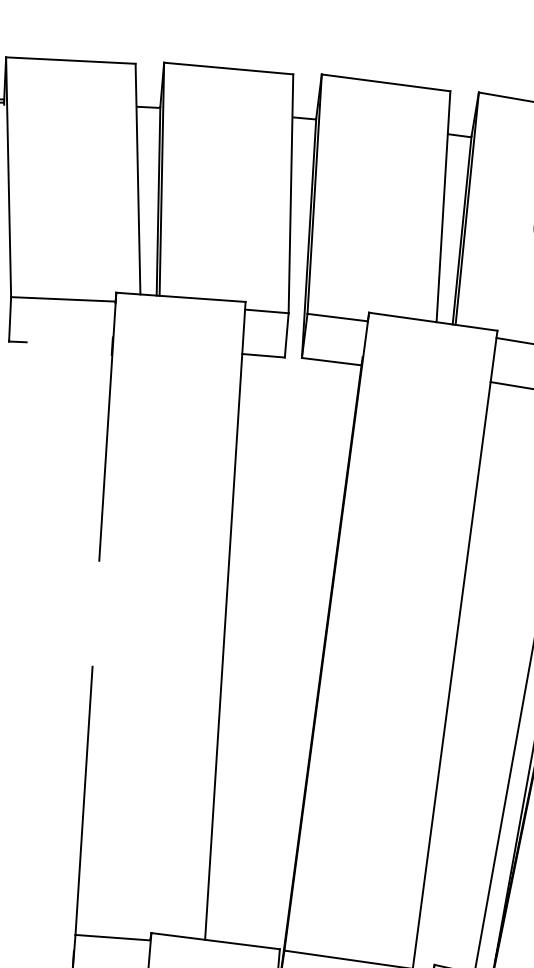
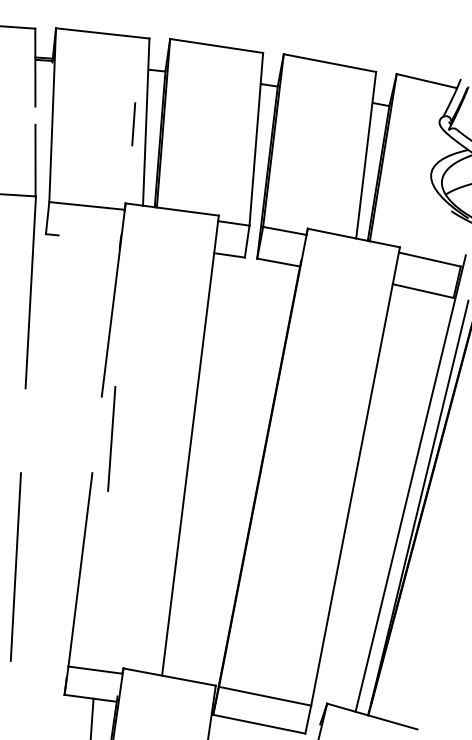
line: (120, 183) -> (133, 124), added
line: (116, 617) -> (111, 438), added

